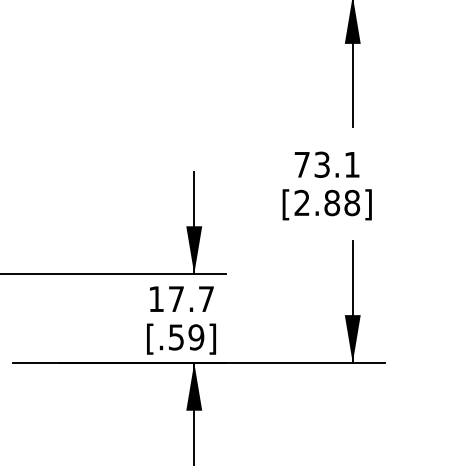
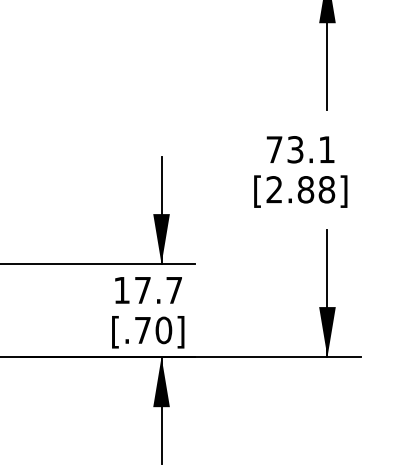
text: (186, 337) -> (153, 330), [.59] -> [.70]

